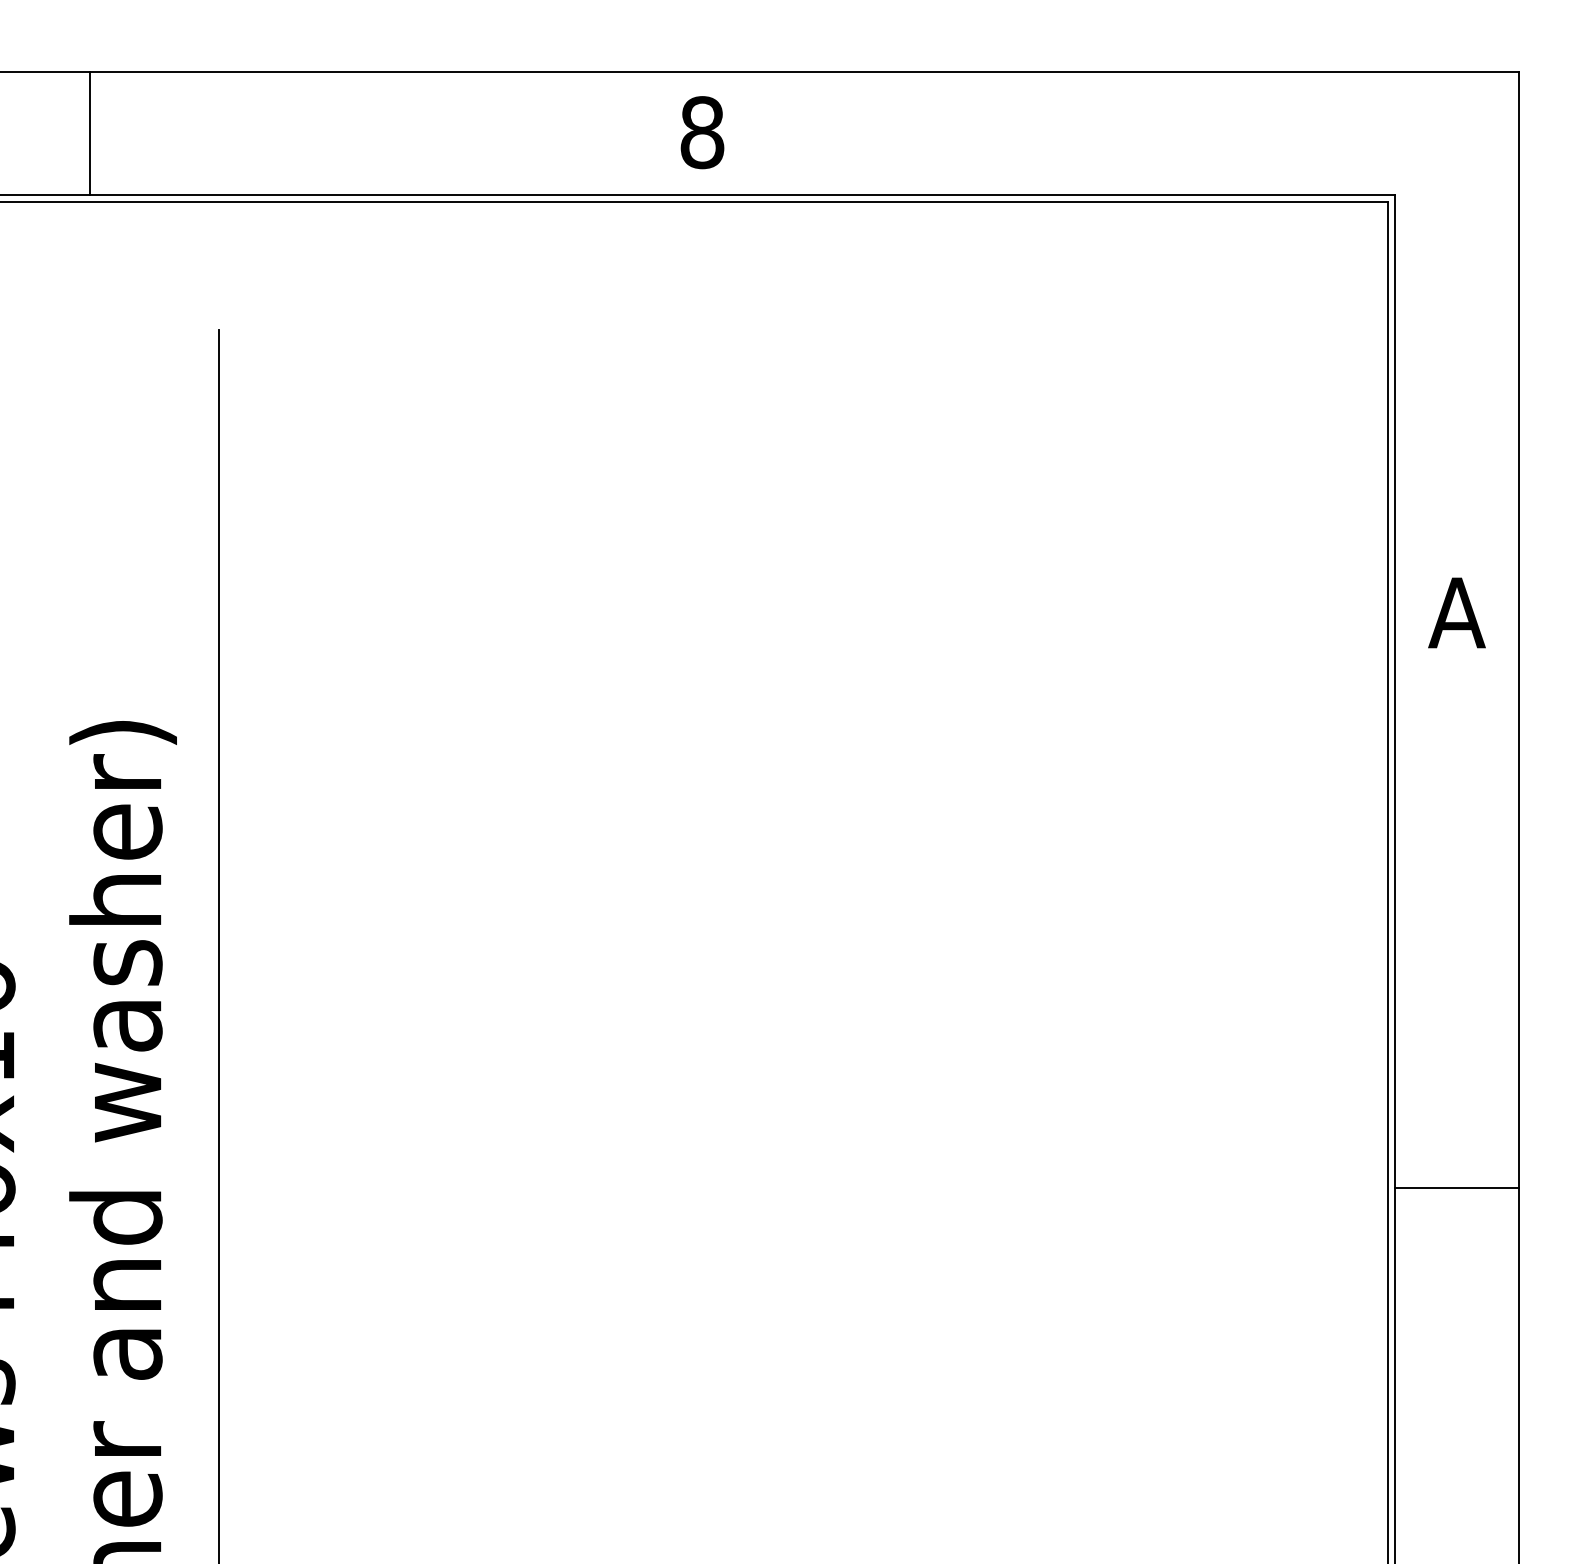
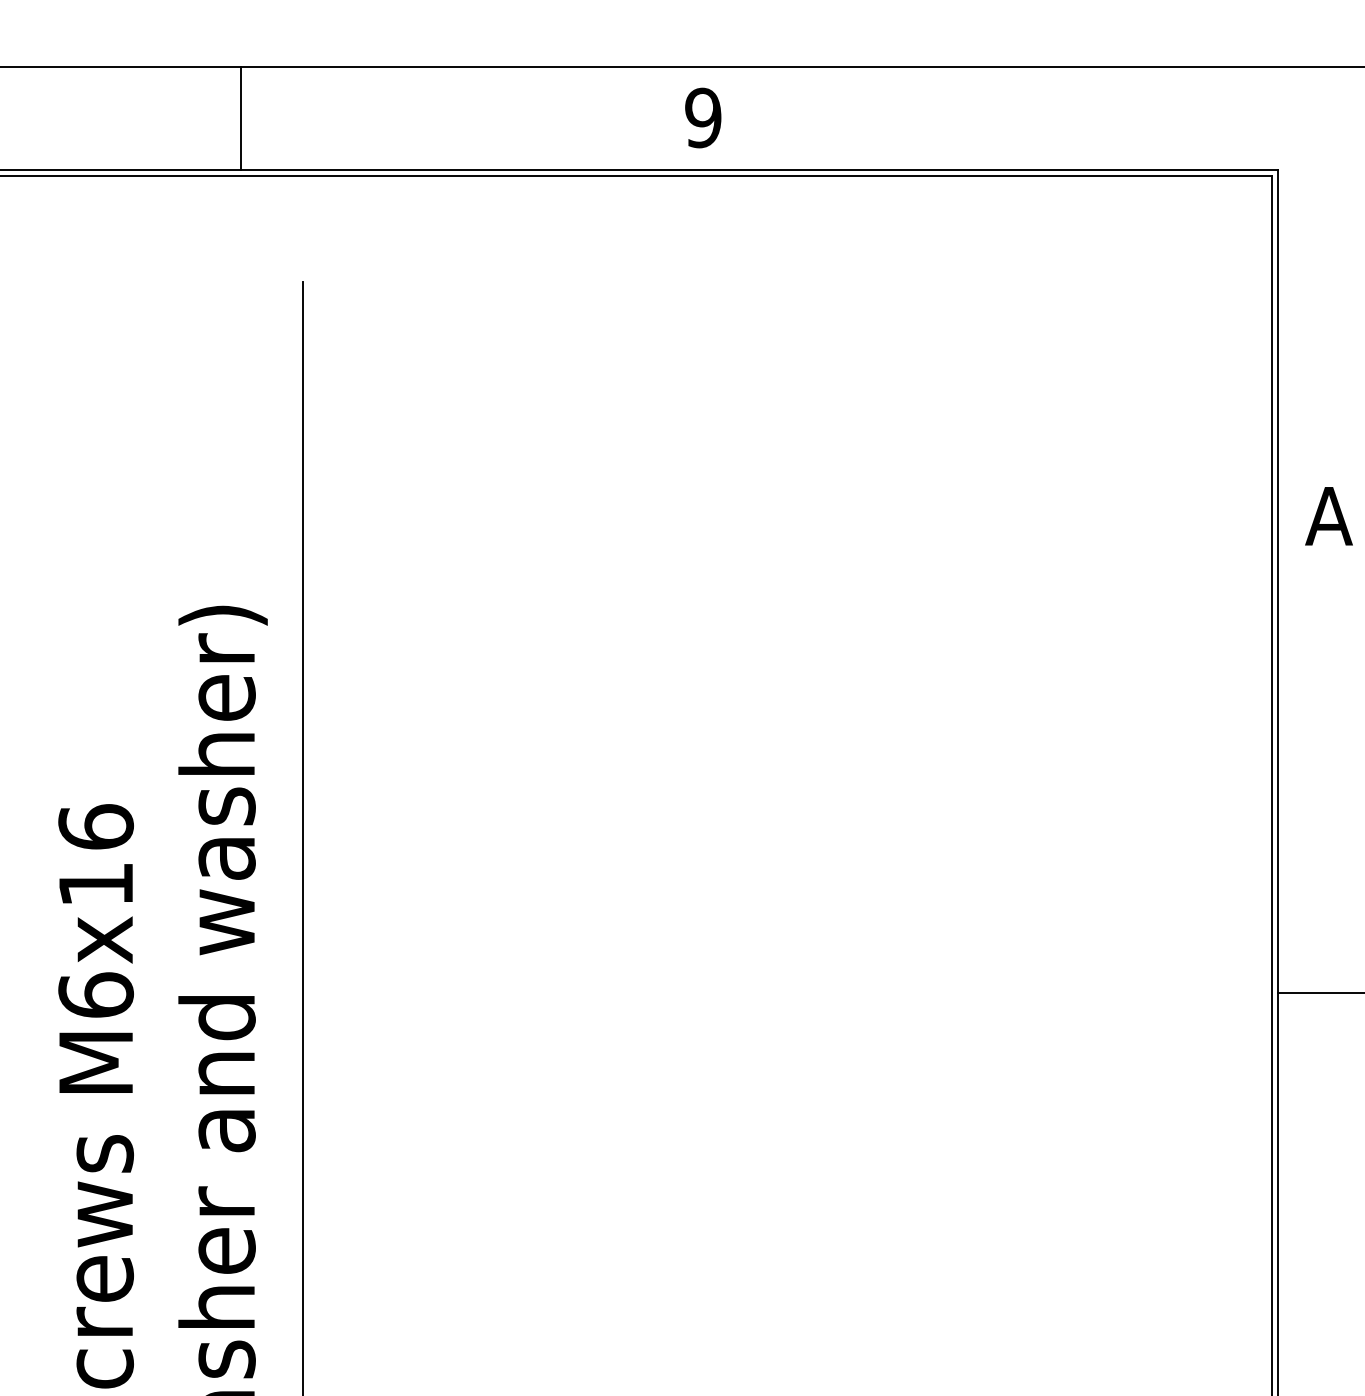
text: (702, 131) -> (703, 117), 8 -> 9
line: (89, 133) -> (241, 118), moved

